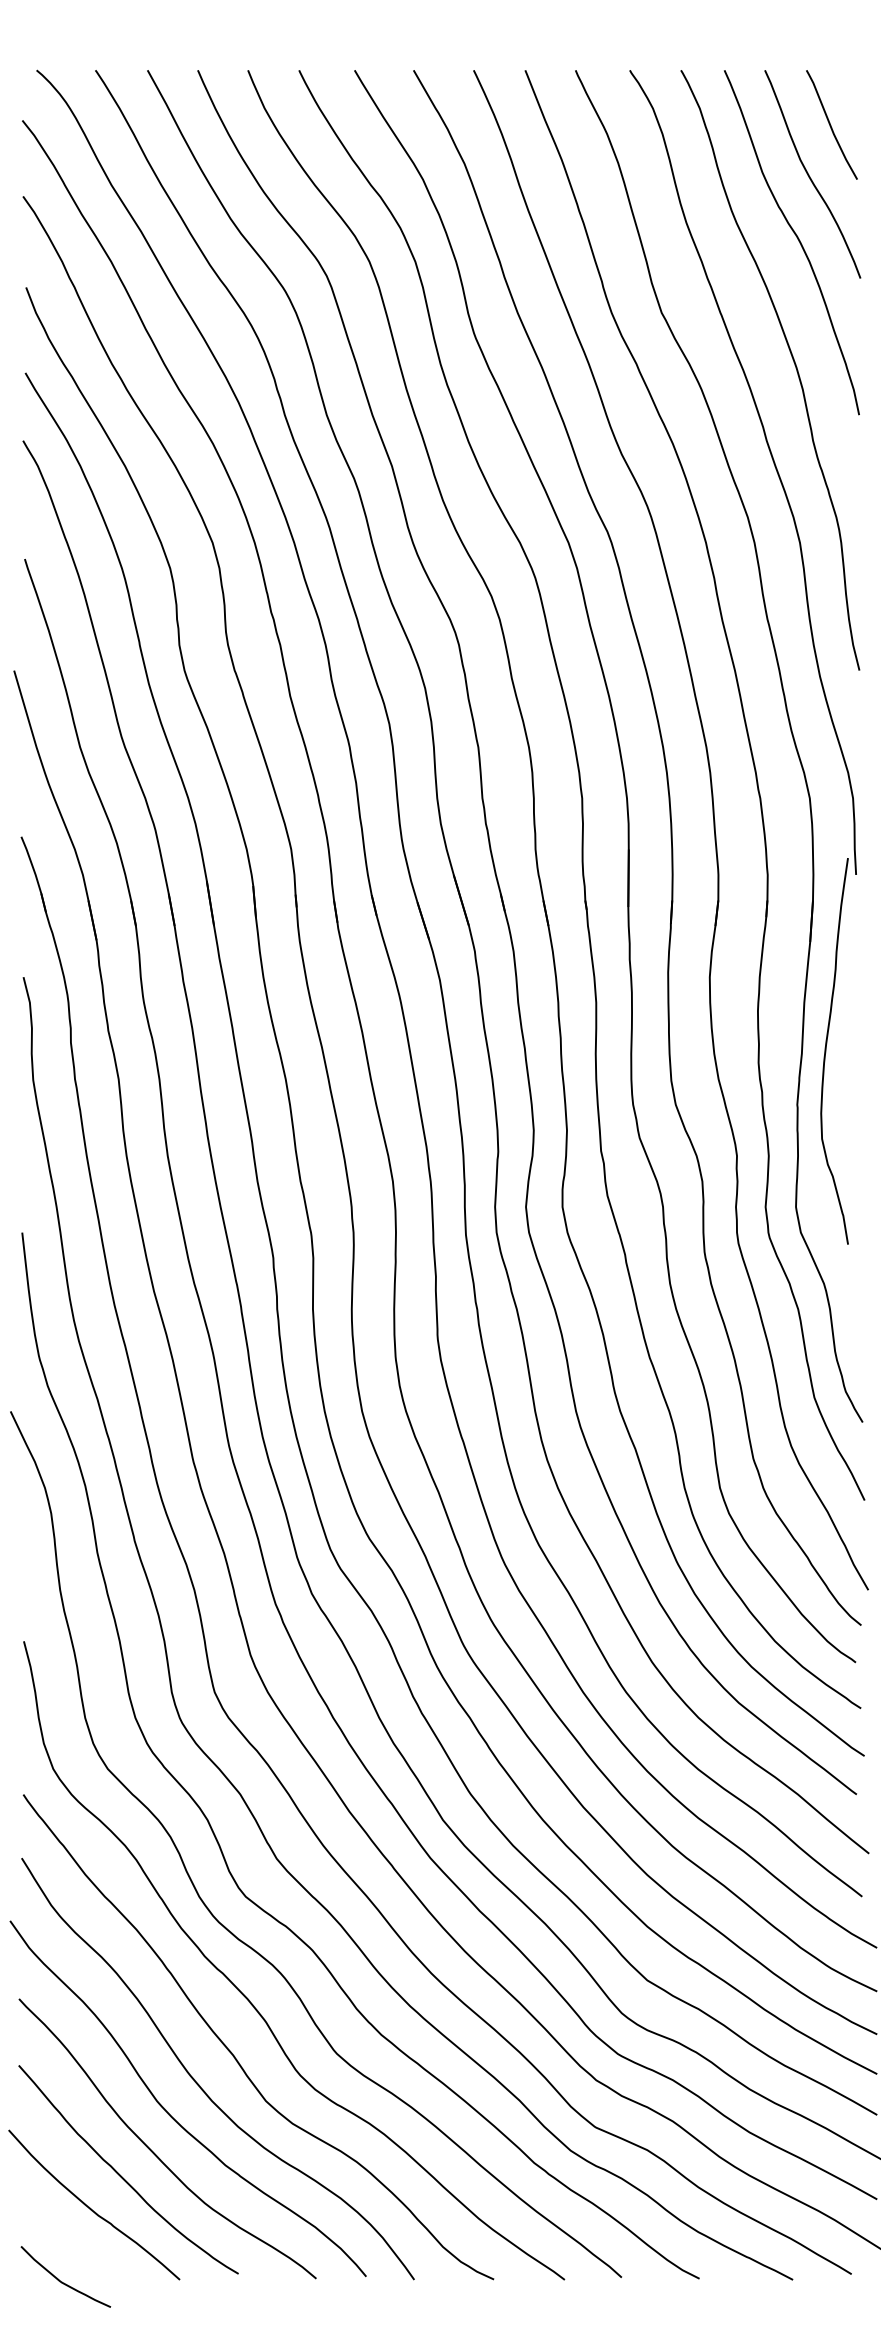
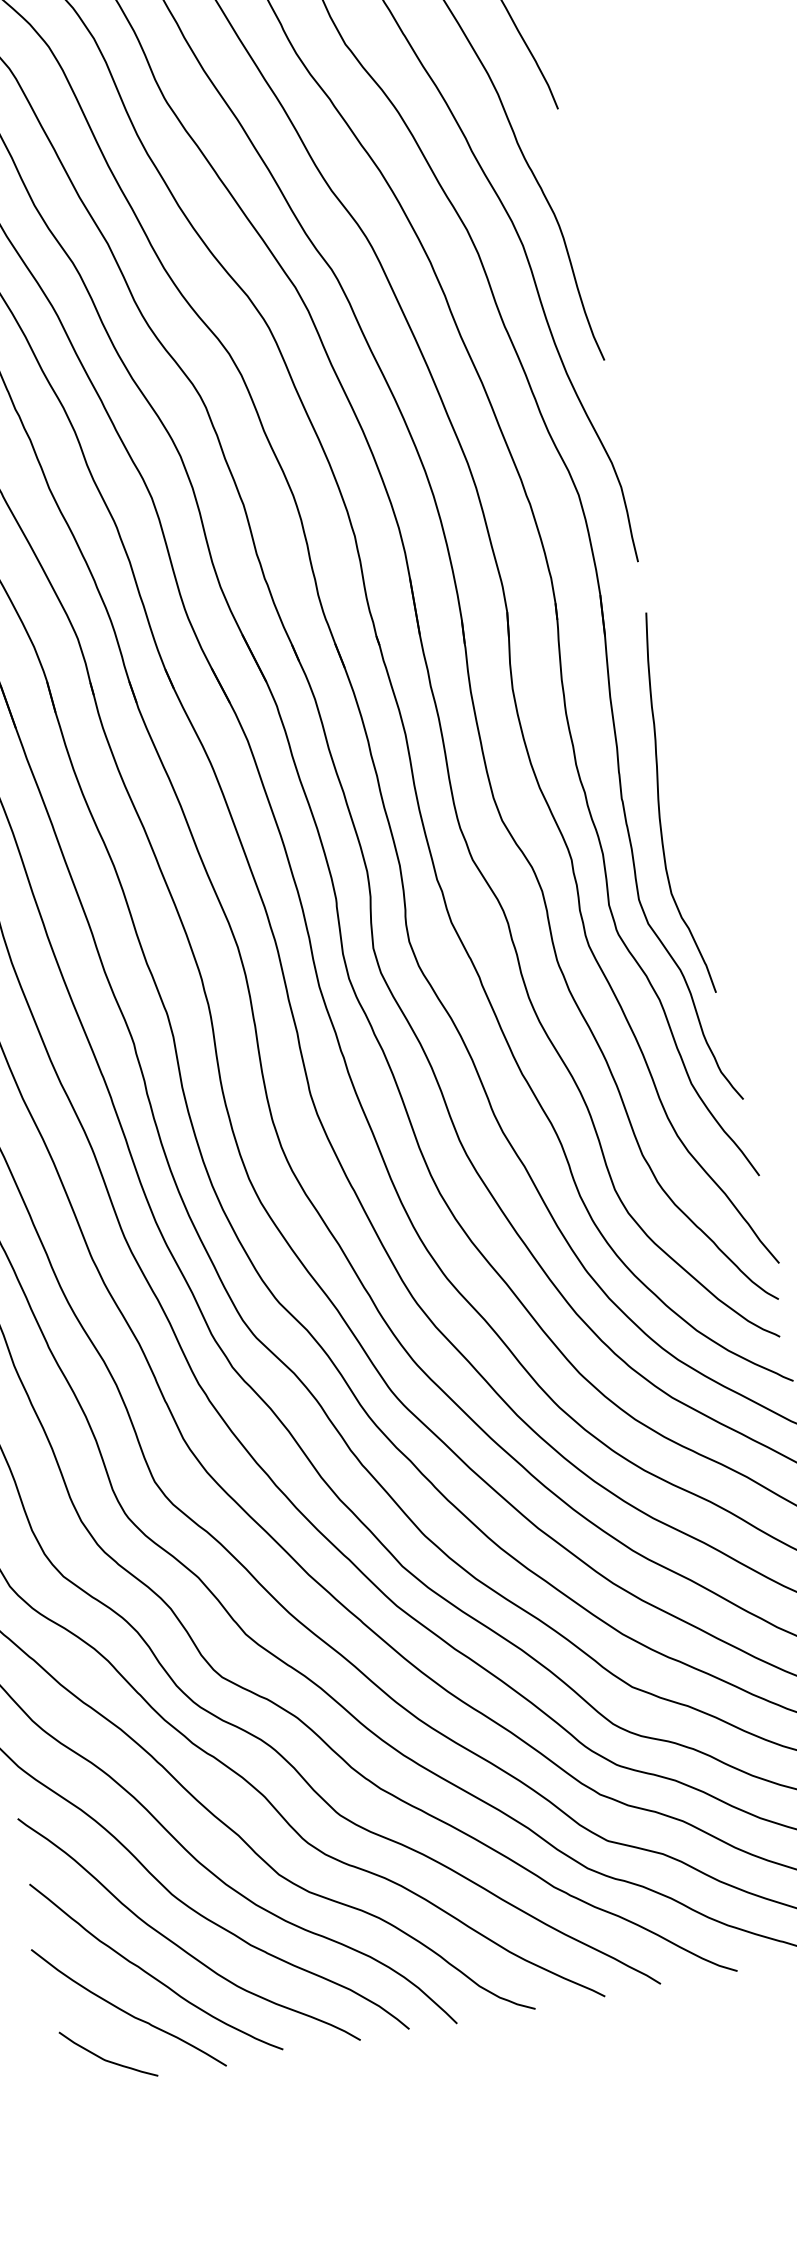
curve: (826, 1051) -> (660, 806), moved
curve: (62, 2281) -> (106, 2059), moved

